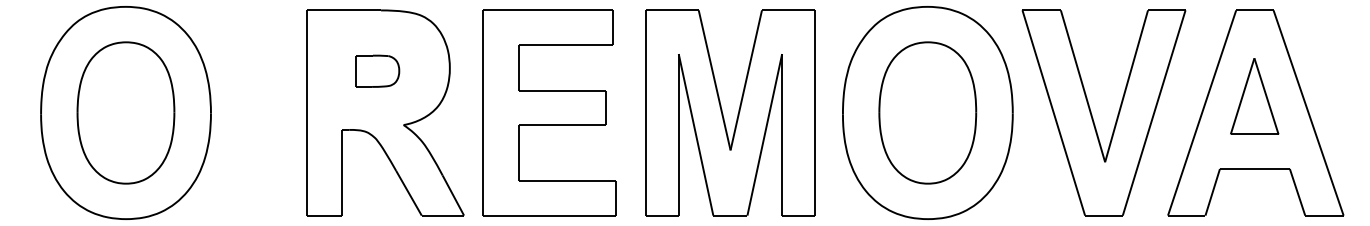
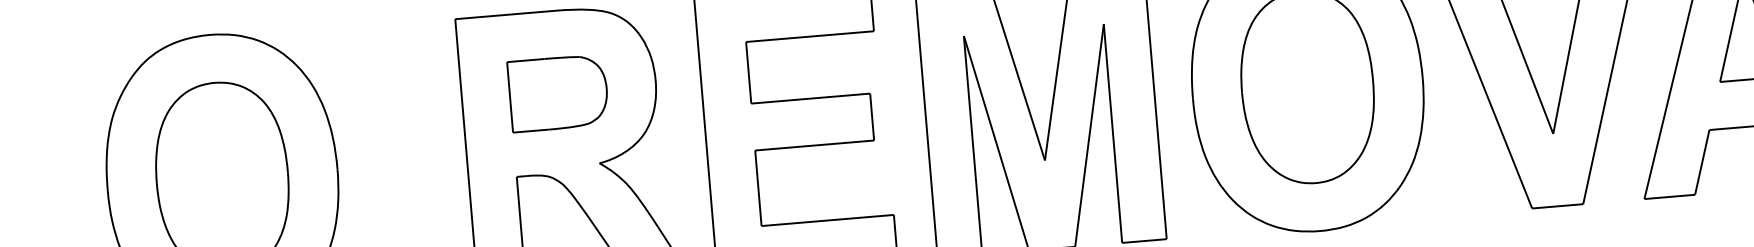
part: (377, 71) -> (558, 93), size x1.67

